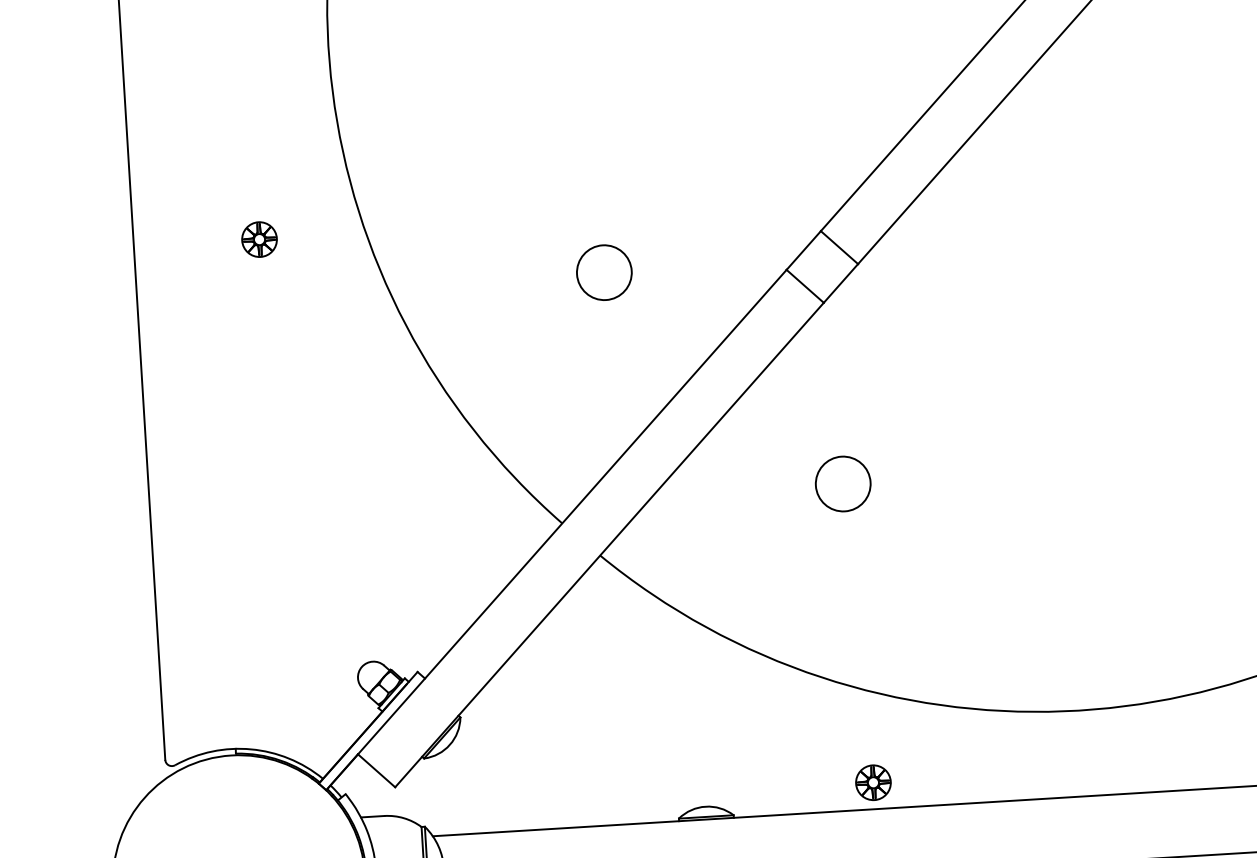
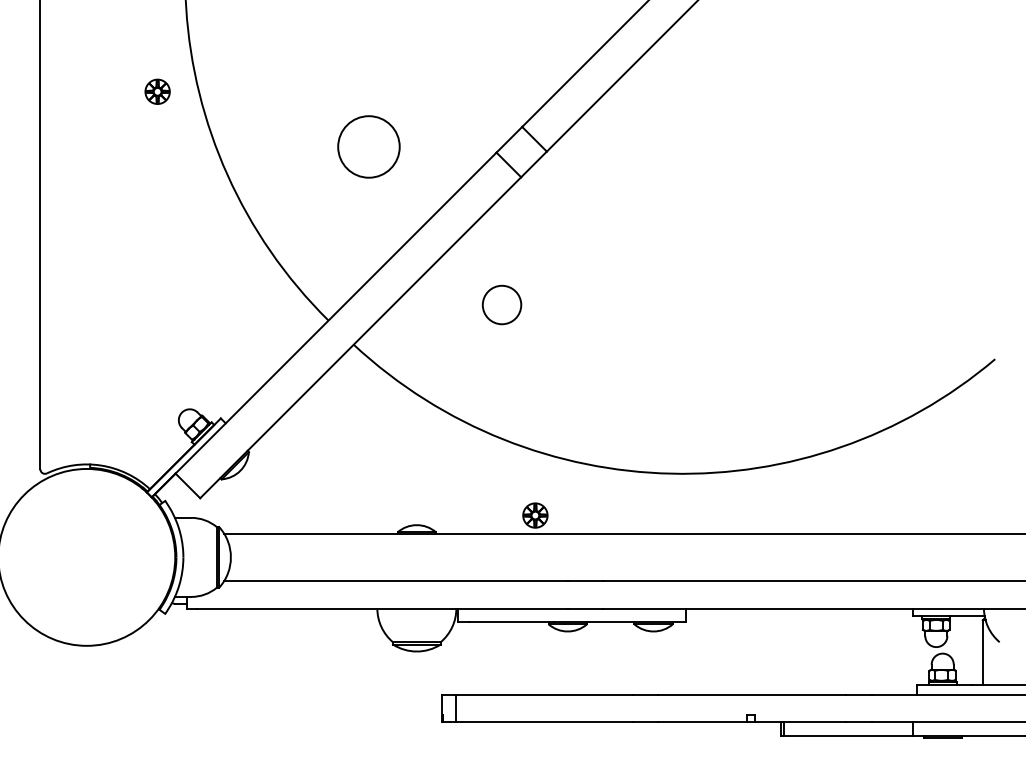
part: (259, 239) -> (157, 91), moved
circle: (603, 272) -> (368, 146), size x1.6
circle: (842, 483) -> (501, 304), moved

